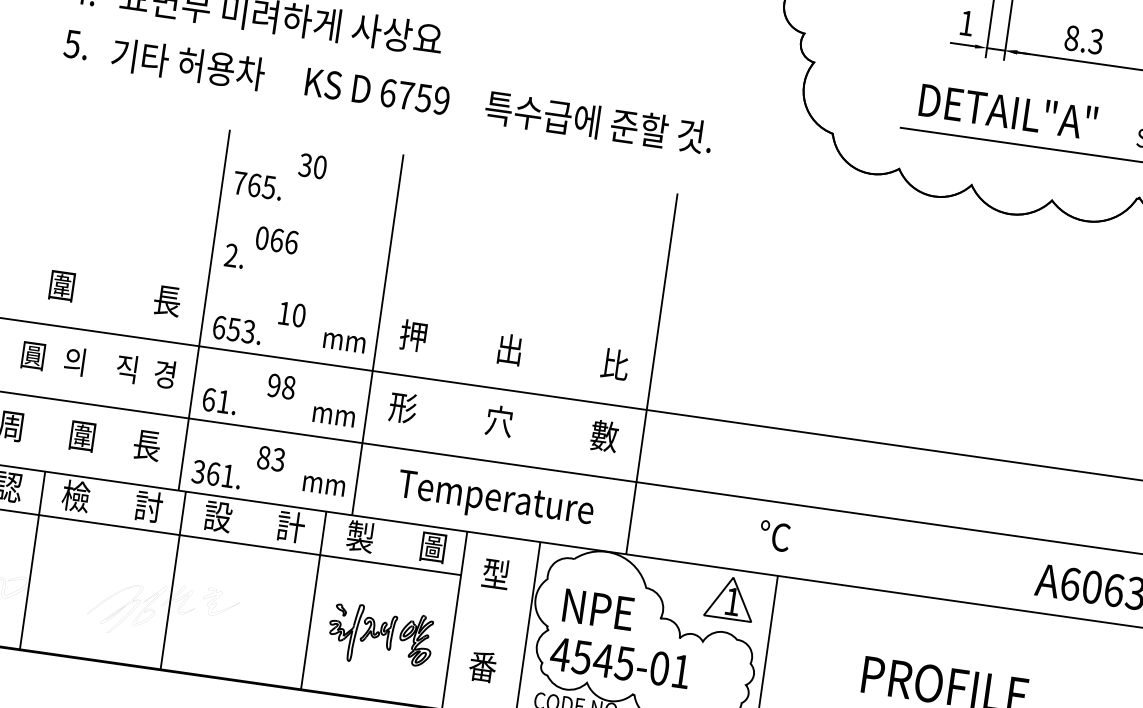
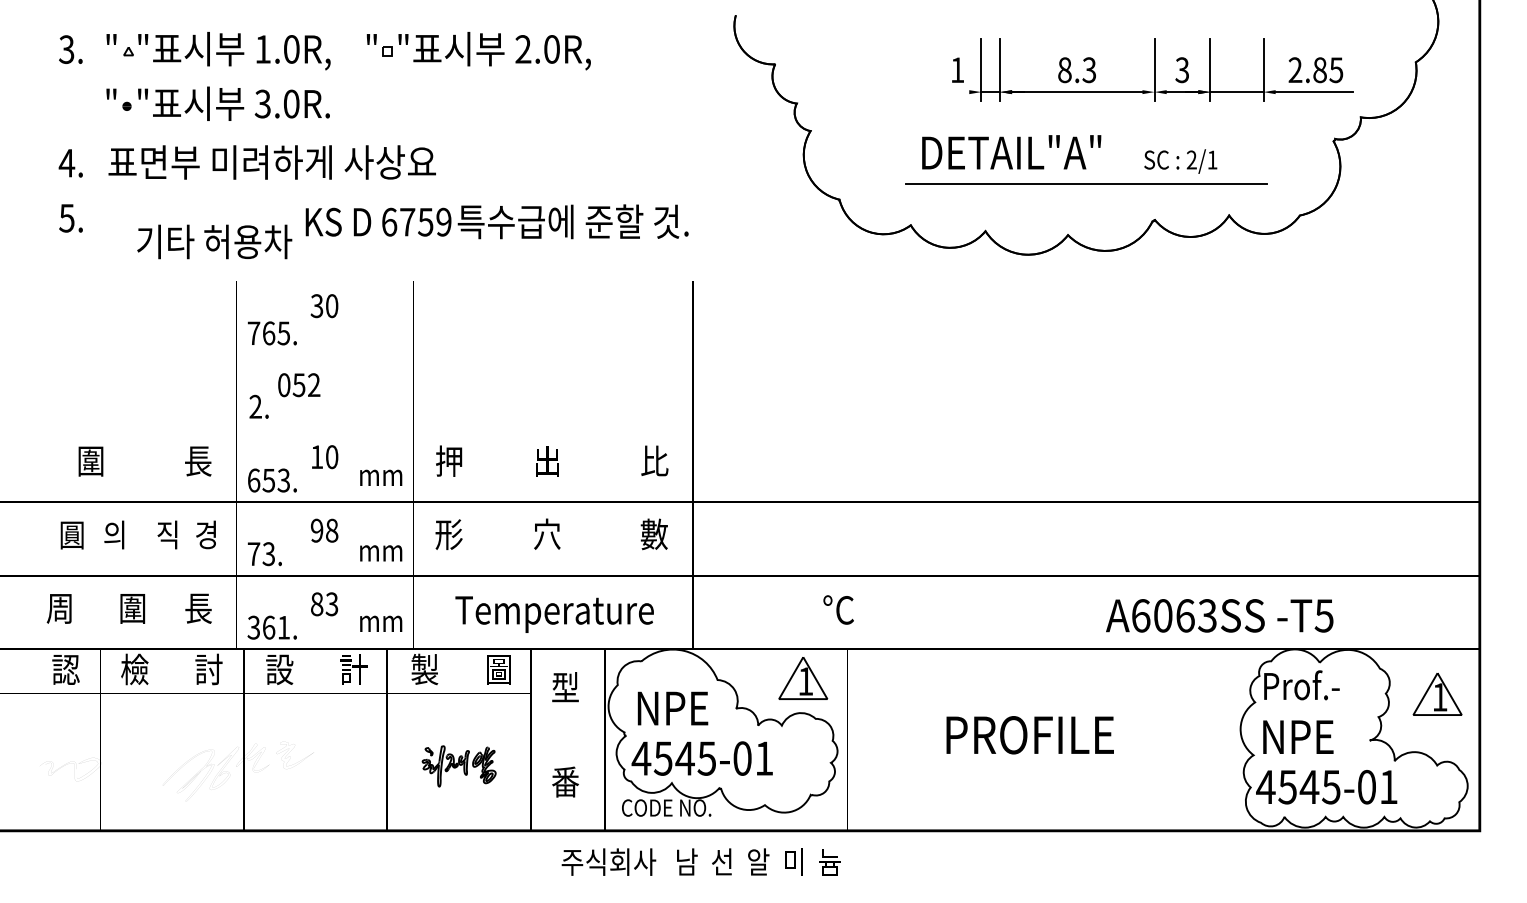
line: (962, 45) -> (956, 92), removed
text: (188, 63) -> (214, 241), moved
text: (598, 122) -> (572, 221), moved
text: (284, 241) -> (306, 385), 066 -> 052
text: (215, 401) -> (260, 554), 61. -> 73.
part: (380, 636) -> (459, 766), size x0.7

